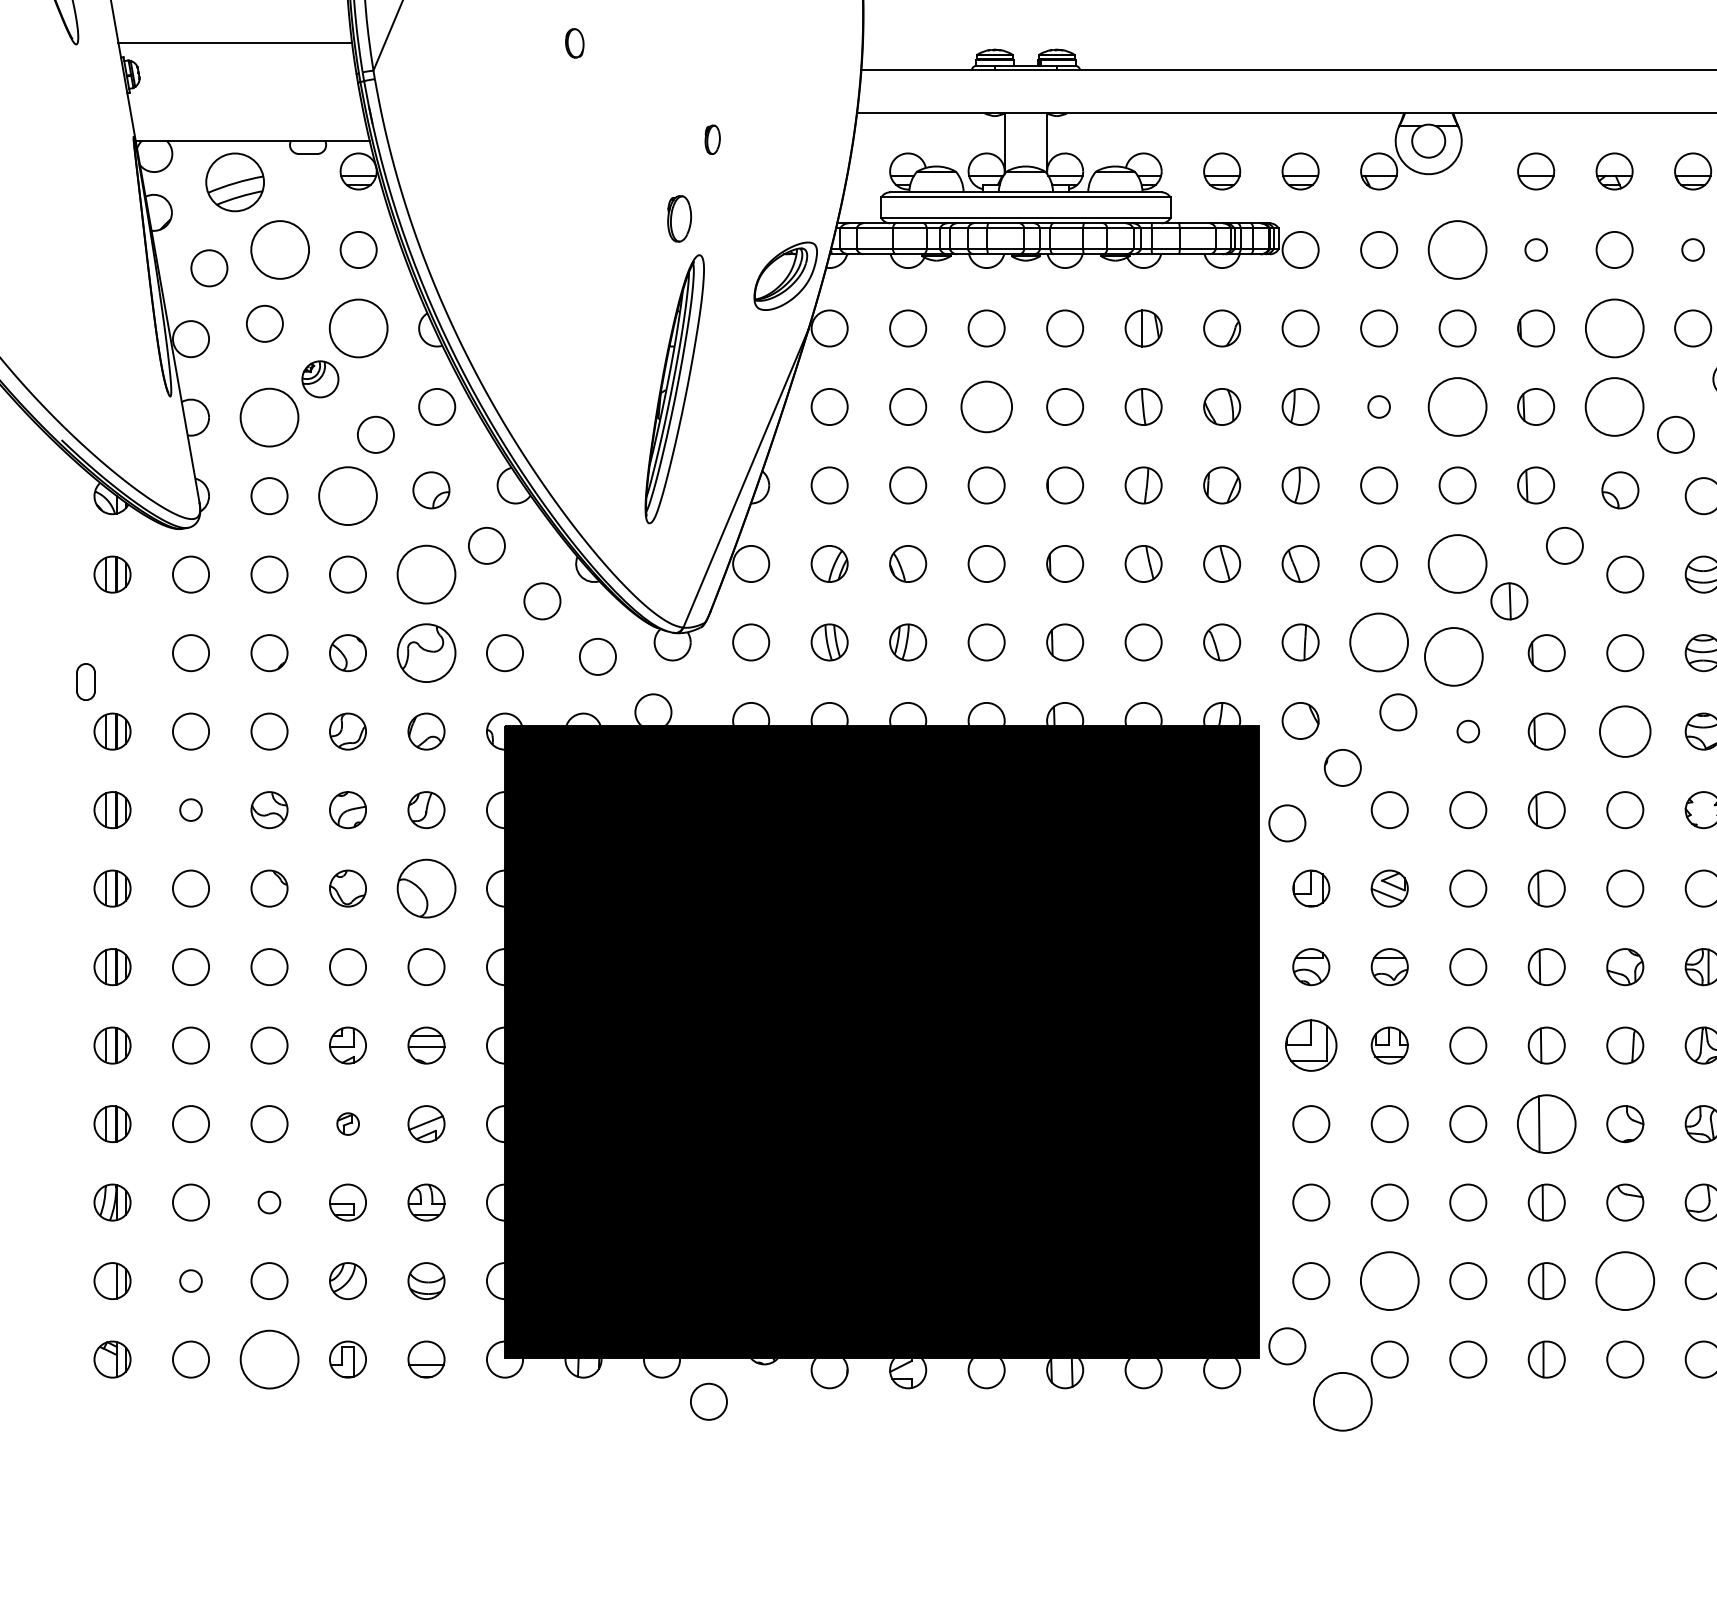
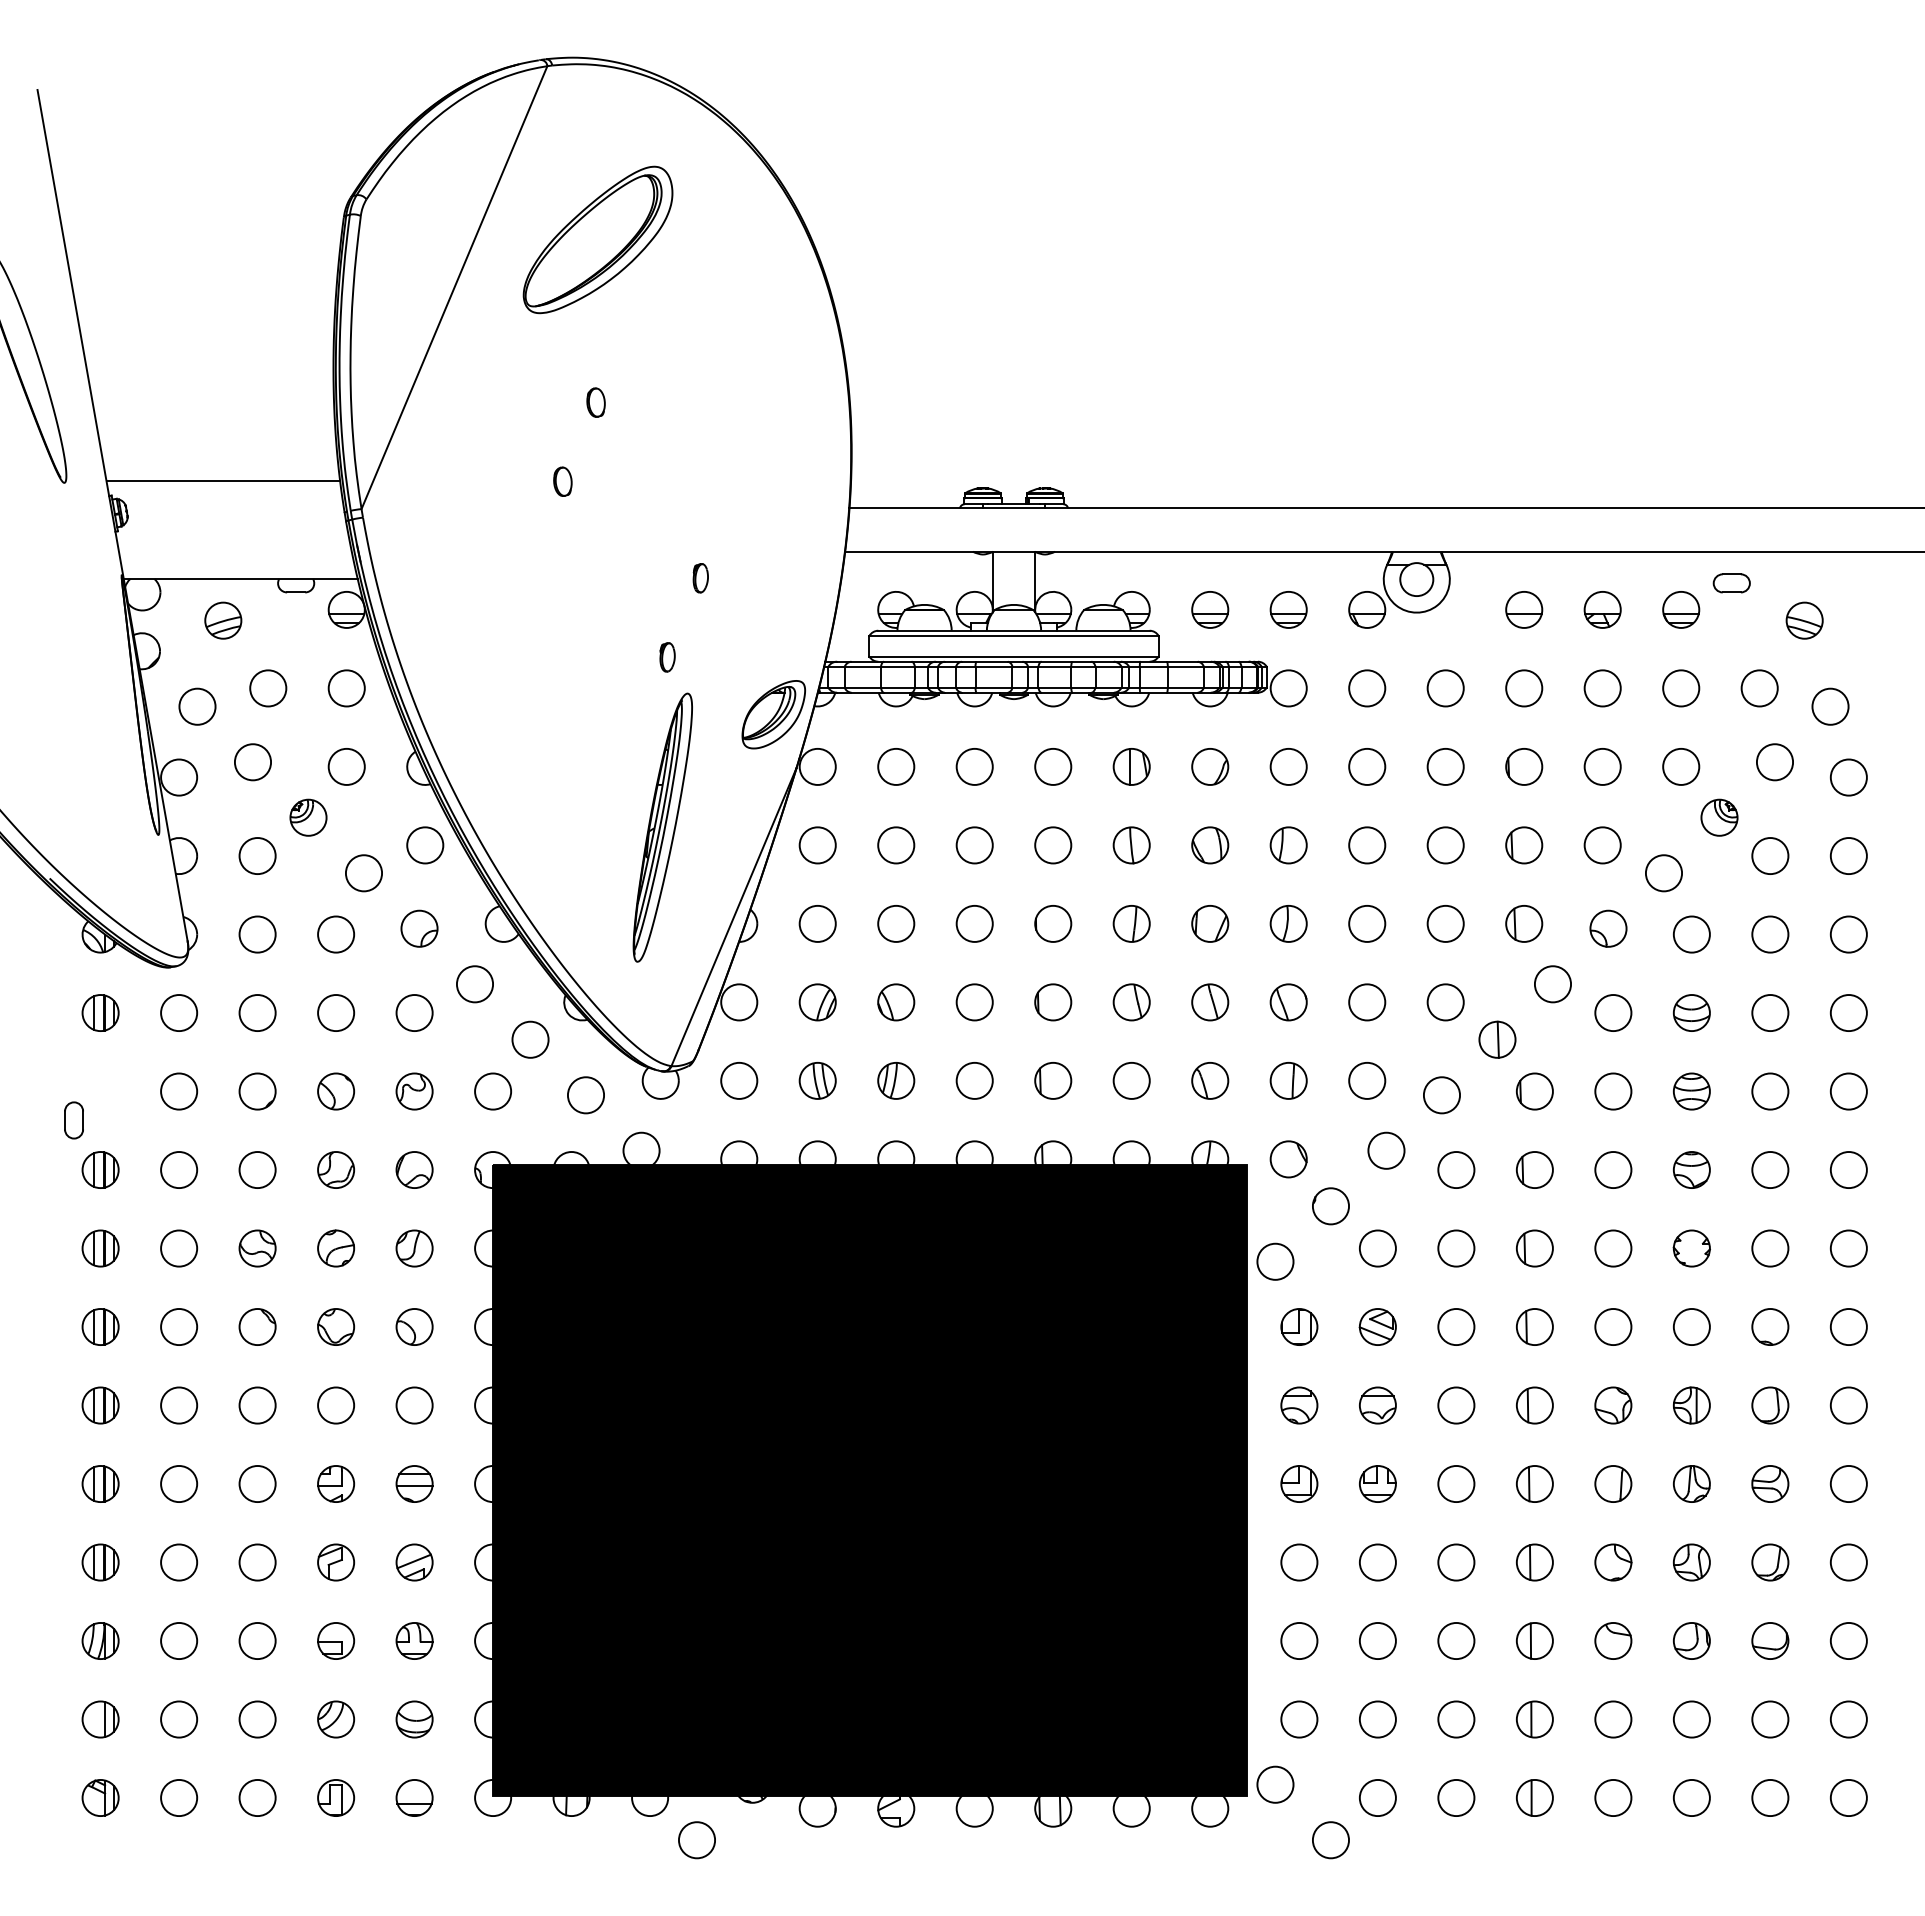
part: (235, 182) -> (223, 620), size x0.62
part: (679, 219) -> (667, 657), size x0.62
circle: (280, 250) -> (268, 688), size x0.62
circle: (1457, 250) -> (1445, 688), size x0.62
circle: (1536, 250) -> (1524, 688), size x1.67
circle: (1693, 250) -> (1681, 688), size x1.67
circle: (358, 328) -> (346, 766), size x0.62
circle: (1614, 328) -> (1602, 766), size x0.62
circle: (986, 407) -> (974, 845), size x0.71
circle: (1379, 407) -> (1367, 845), size x1.67
circle: (1457, 407) -> (1445, 845), size x0.62
circle: (1614, 407) -> (1602, 845), size x0.62
circle: (269, 418) -> (257, 856), size x0.62
circle: (348, 496) -> (336, 934), size x0.62
circle: (1457, 564) -> (1445, 1002), size x0.62
circle: (426, 575) -> (414, 1013), size x0.62
circle: (1379, 642) -> (1367, 1080), size x0.62
part: (426, 653) -> (414, 1091), size x0.62
circle: (1453, 657) -> (1441, 1095), size x0.62
circle: (1468, 731) -> (1456, 1169), size x1.67
circle: (1625, 731) -> (1613, 1169), size x0.71
circle: (191, 810) -> (179, 1248), size x1.67
part: (426, 888) -> (414, 1326), size x0.62
part: (1311, 1045) -> (1299, 1483), size x0.71
part: (348, 1124) -> (336, 1562), size x1.67
part: (1546, 1124) -> (1534, 1562), size x0.62
circle: (269, 1202) -> (257, 1640), size x1.67
circle: (191, 1281) -> (179, 1719), size x1.67
circle: (1389, 1281) -> (1377, 1719), size x0.62
circle: (1625, 1281) -> (1613, 1719), size x0.62
circle: (269, 1359) -> (257, 1797), size x0.62
circle: (1342, 1402) -> (1330, 1840), size x0.62

